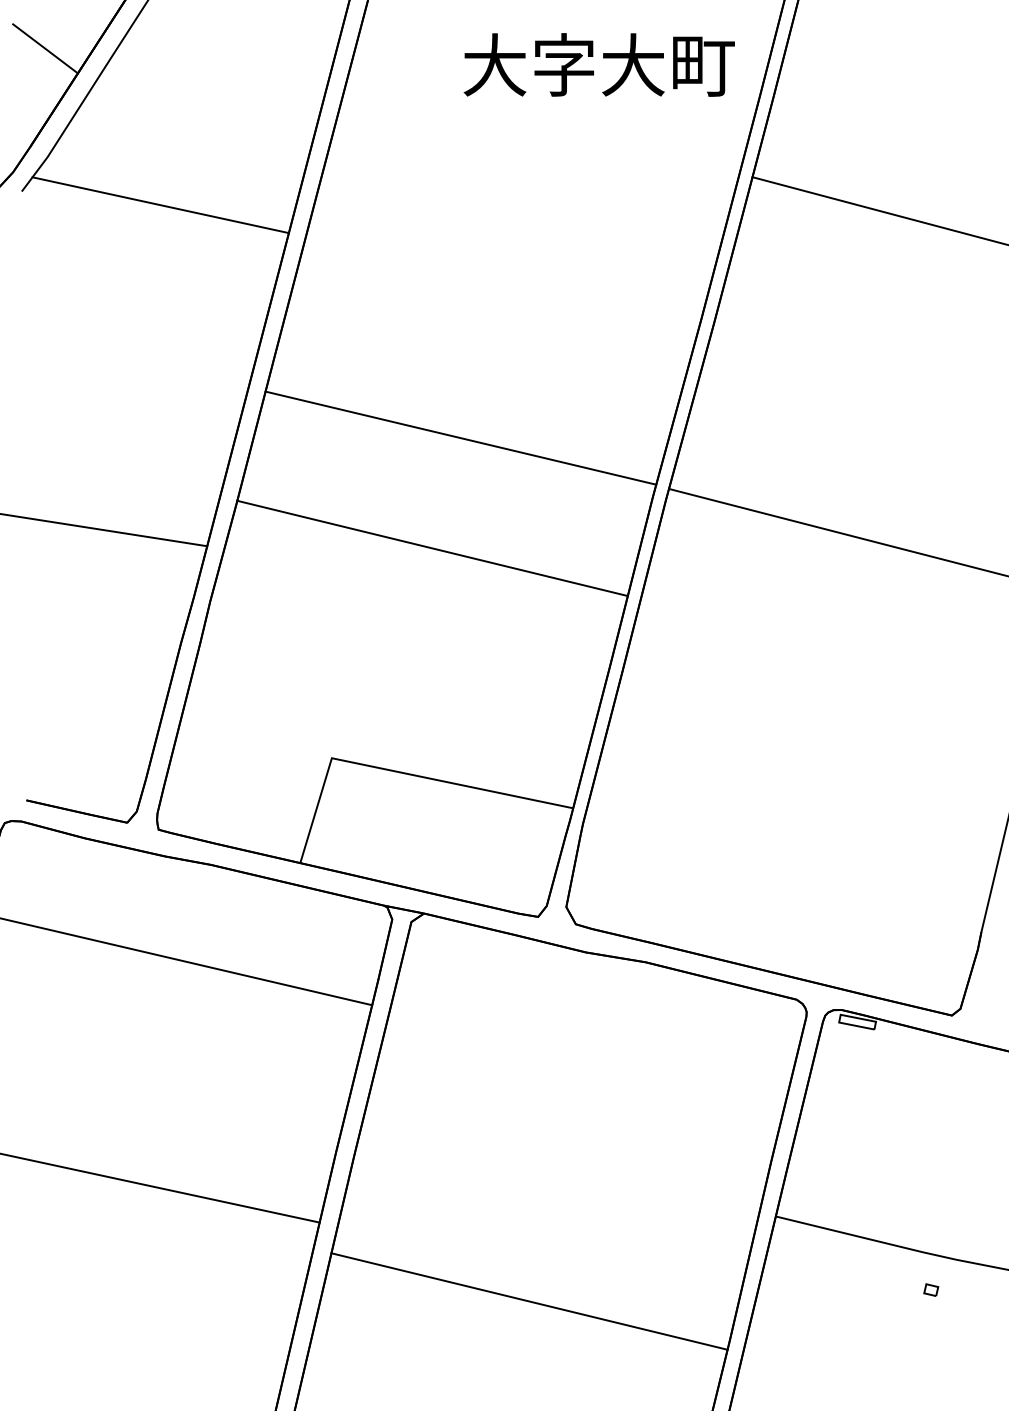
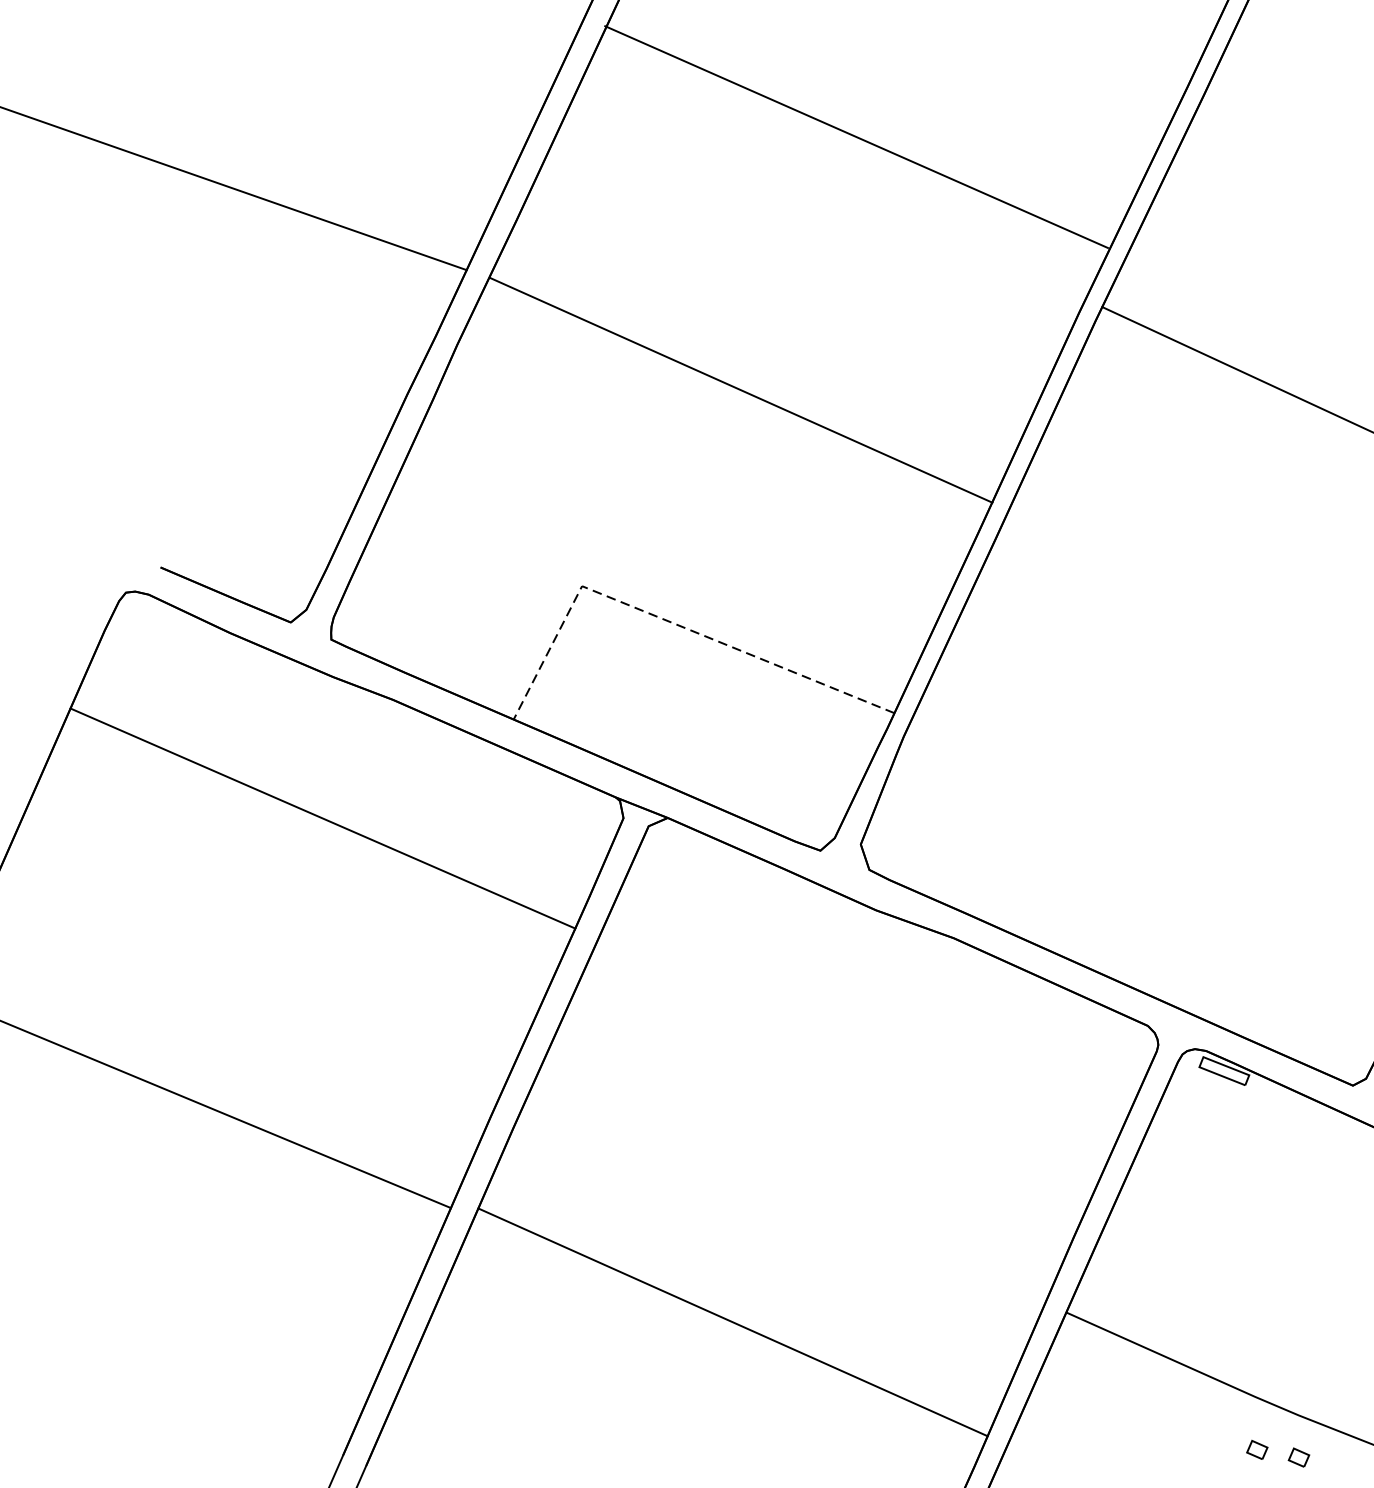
line: (460, 437) -> (856, 136), moved
line: (432, 548) -> (741, 390), moved
line: (398, 772) -> (668, 621), solid -> dashed
part: (962, 1289) -> (1299, 1456), added
line: (529, 1301) -> (733, 1322), moved

